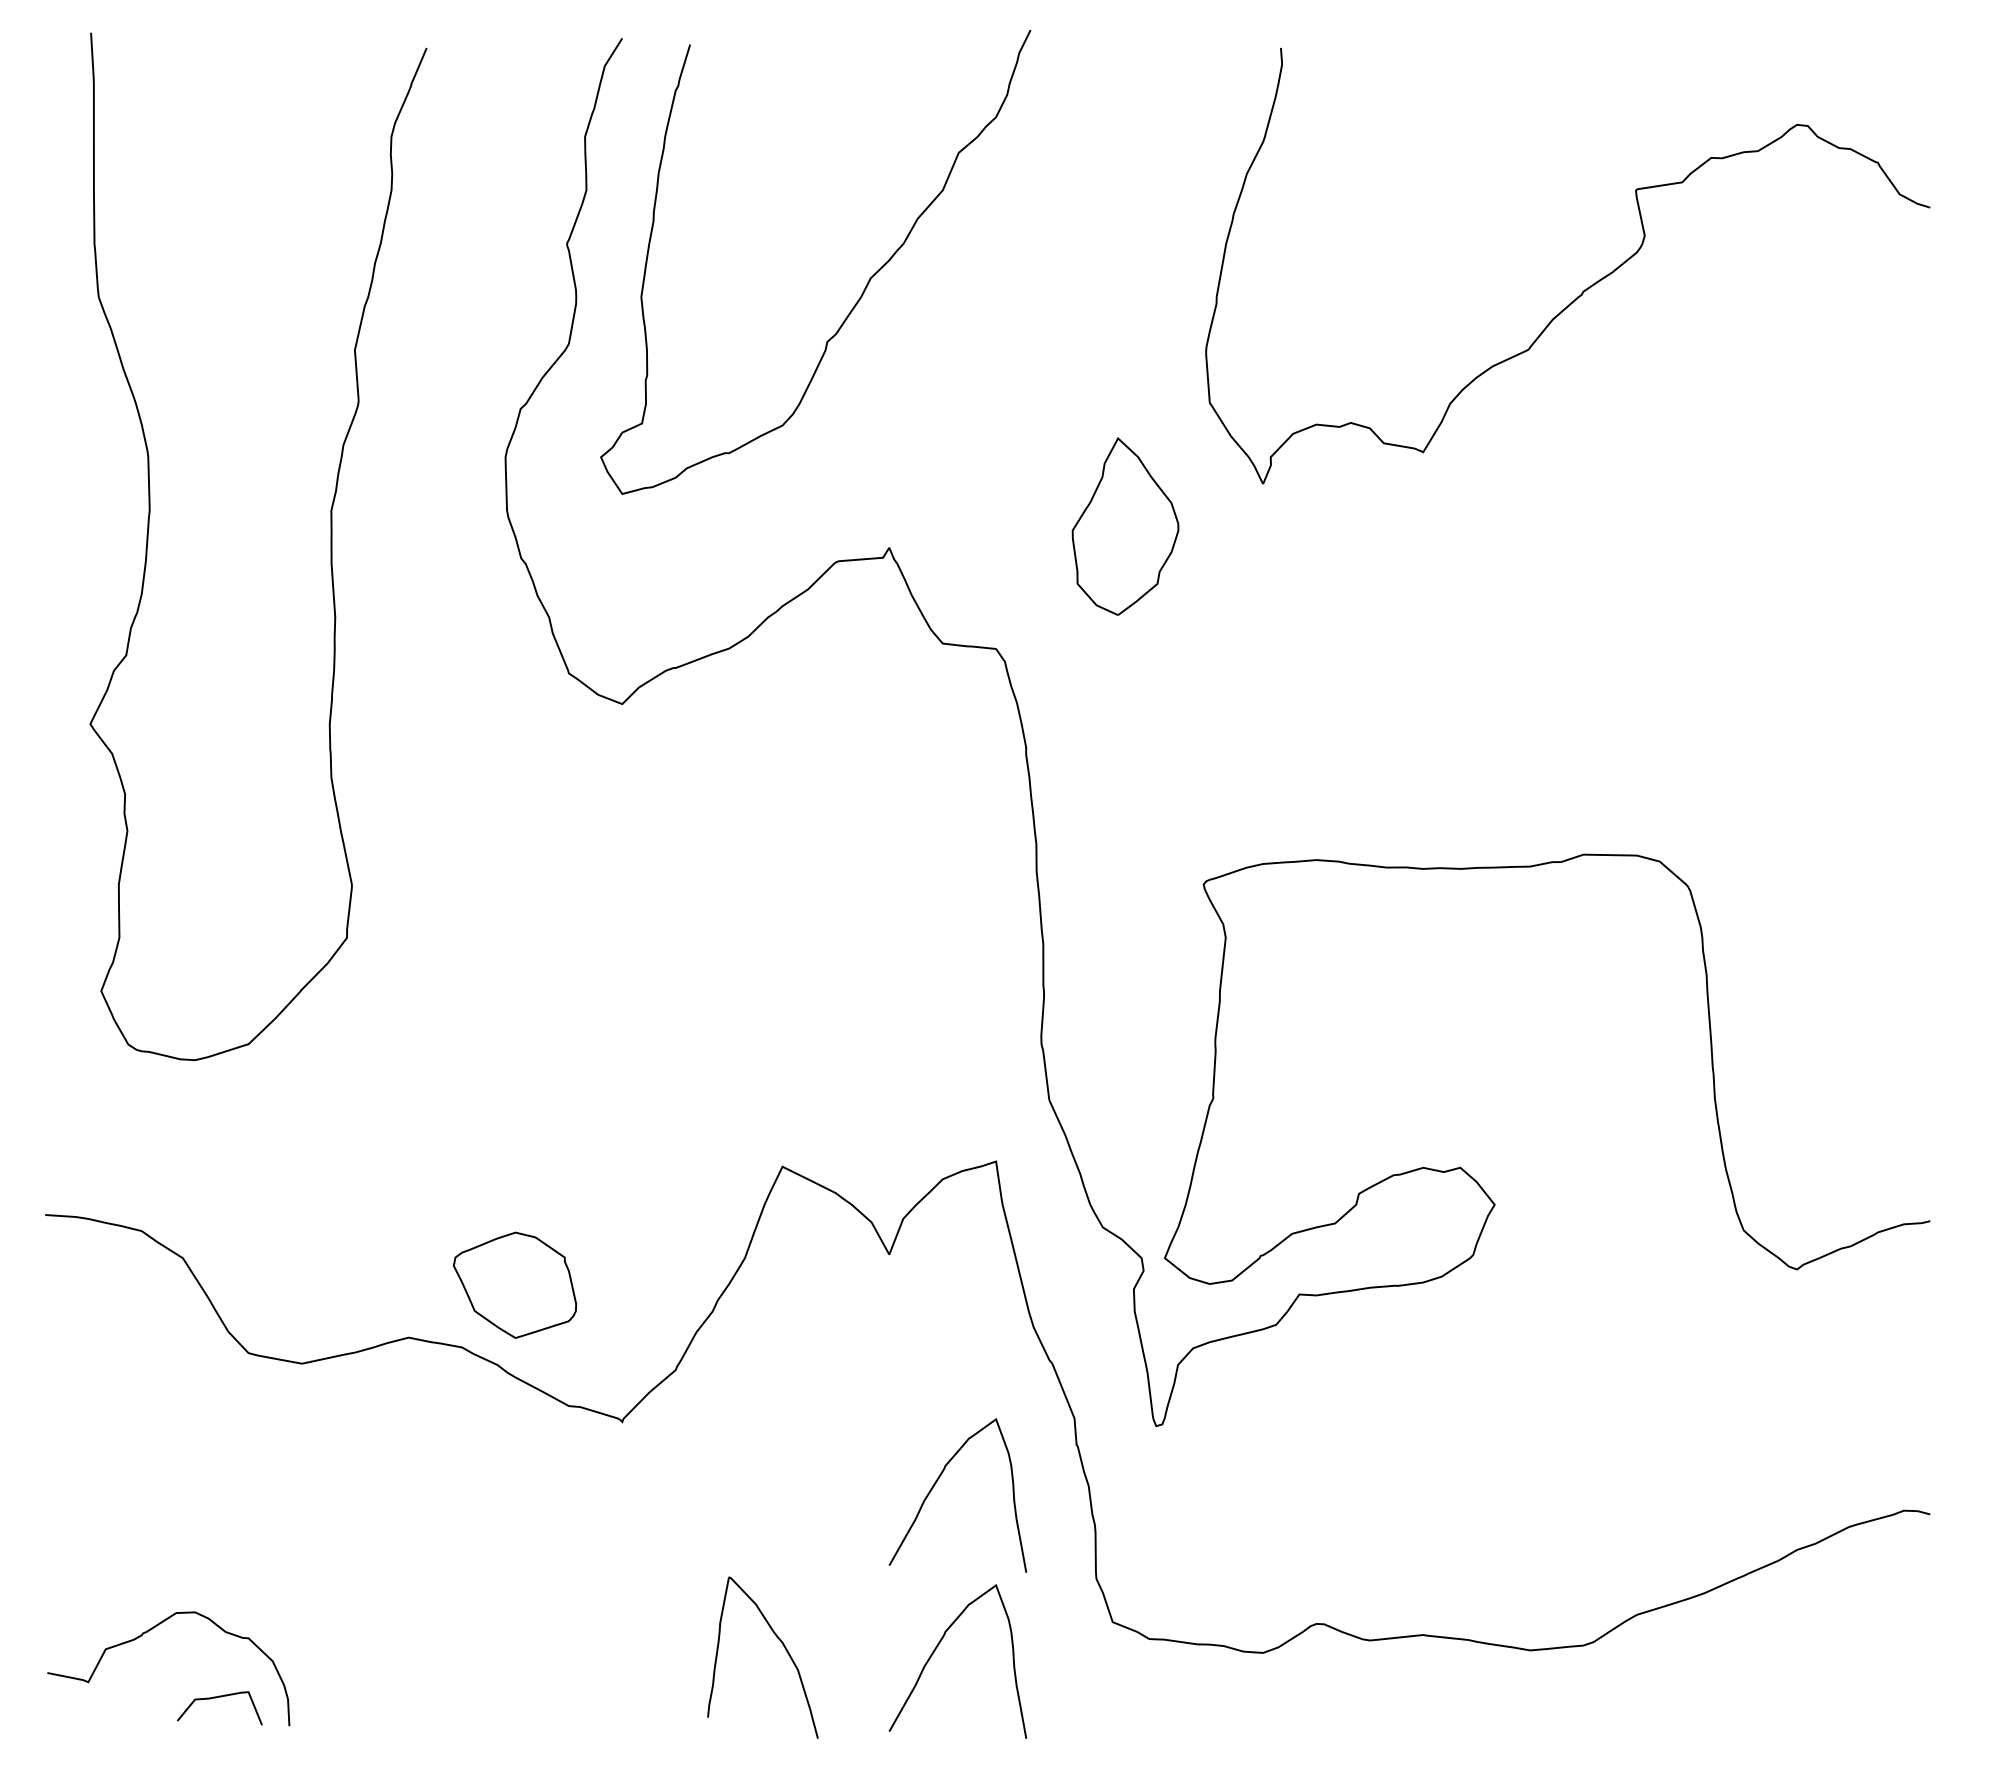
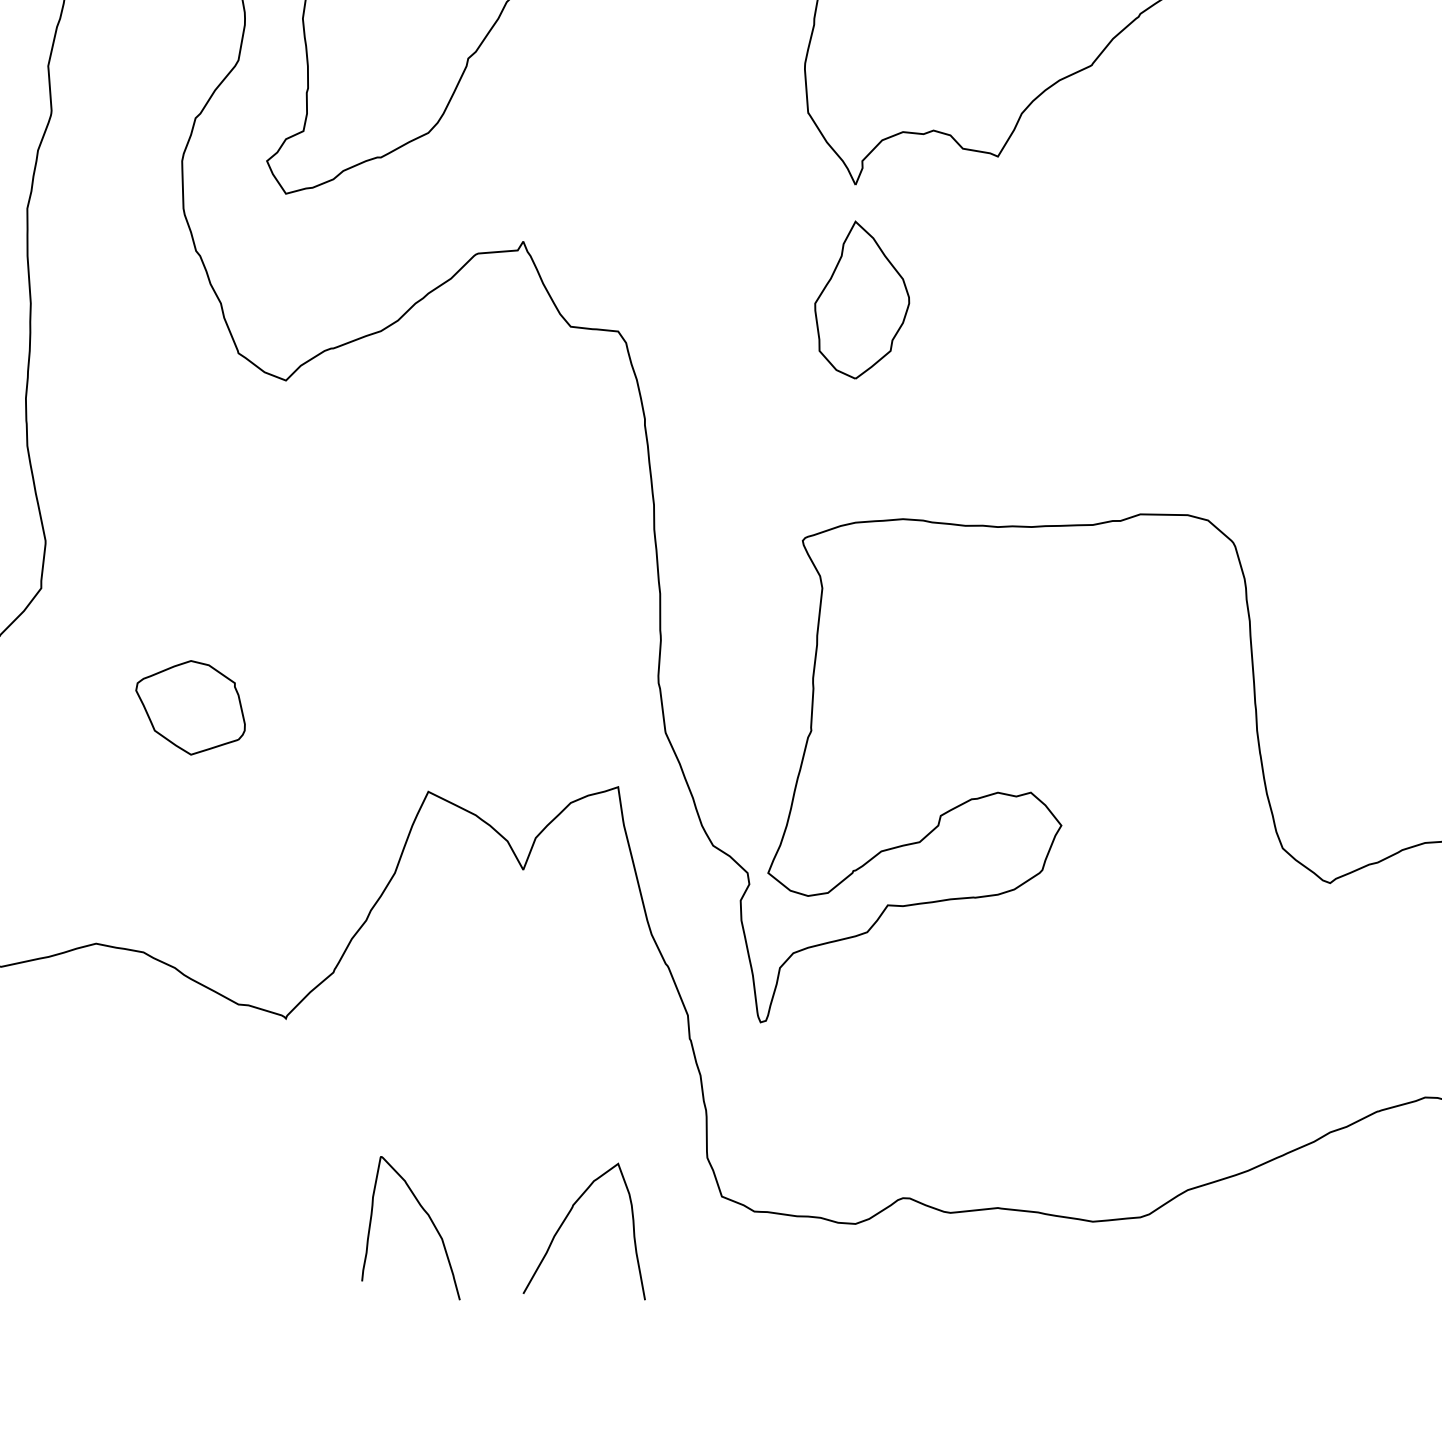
part: (1125, 526) -> (862, 299), moved
part: (514, 1284) -> (190, 707), moved
curve: (936, 1483) -> (565, 1073), removed

